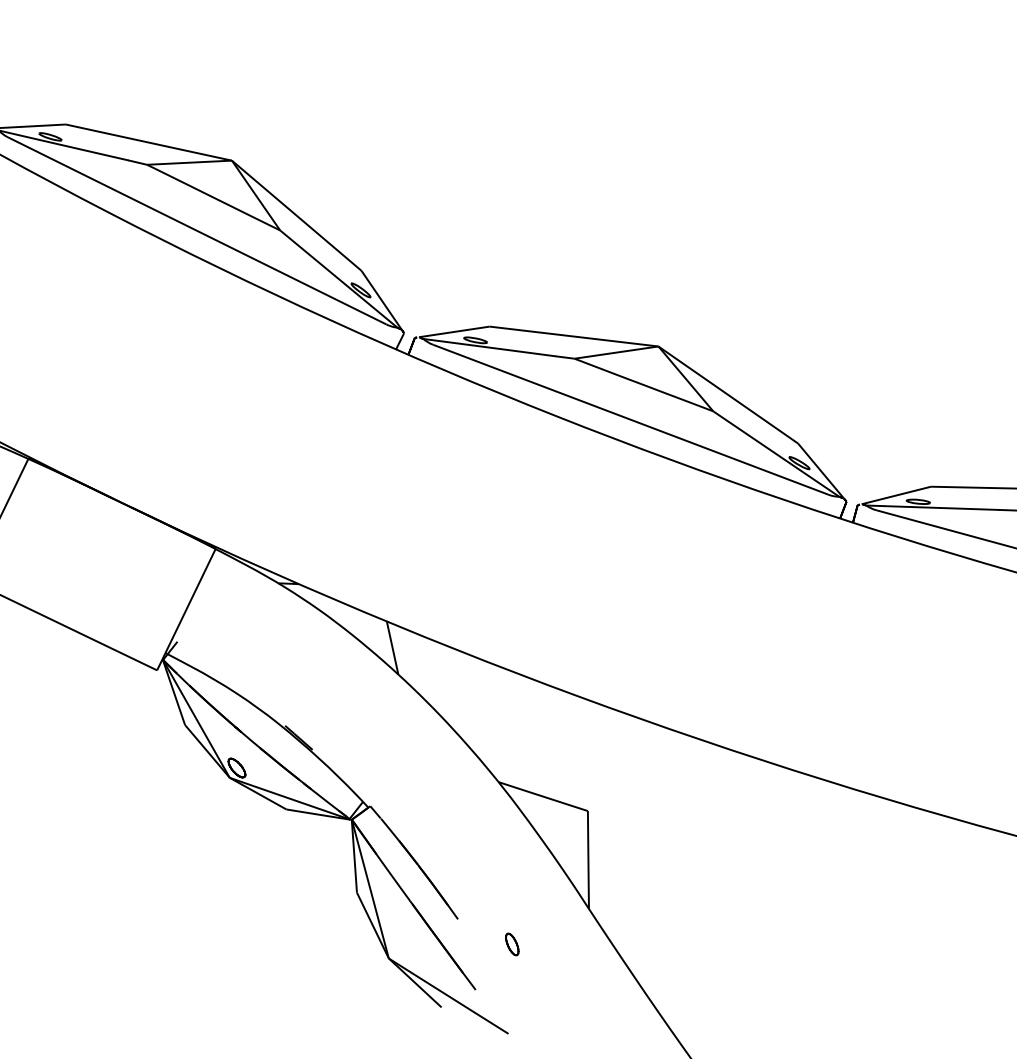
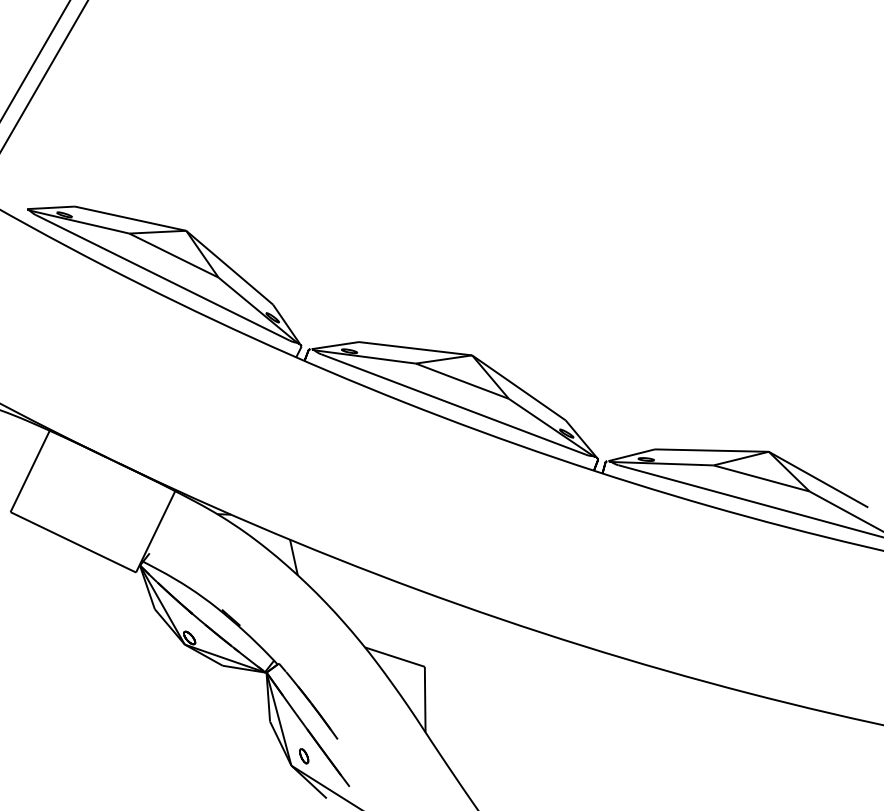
part: (512, 944) -> (304, 756), moved

